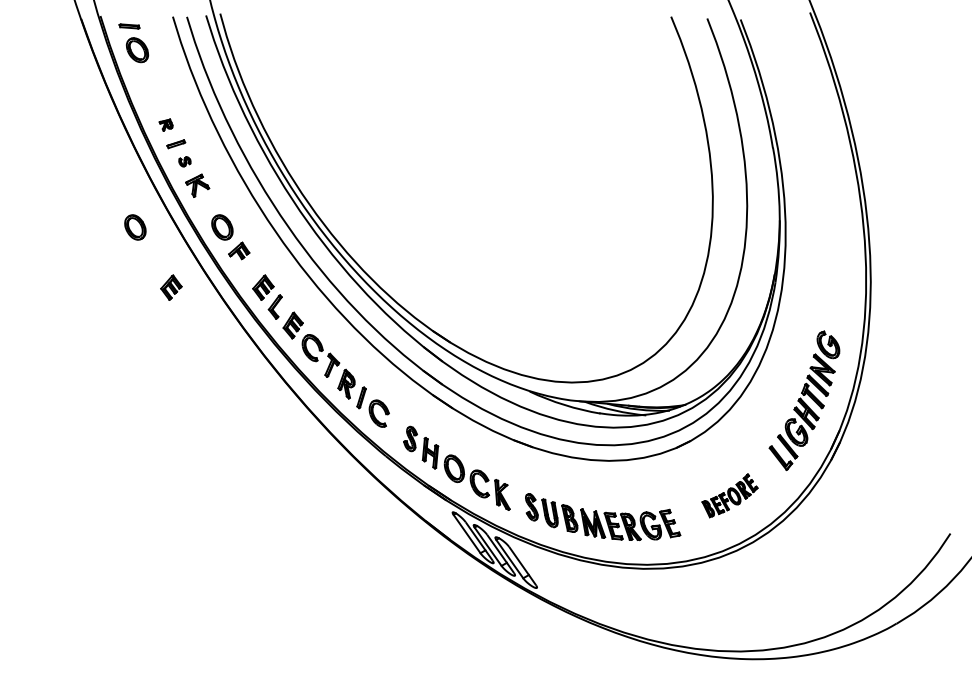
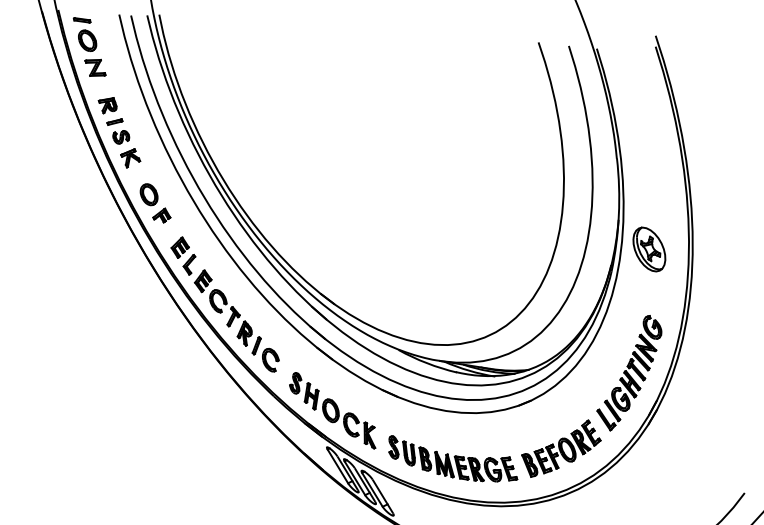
part: (148, 81) -> (95, 67), added
part: (165, 124) -> (106, 104), size x1.67
part: (184, 161) -> (120, 137), size x1.67
part: (135, 227) -> (75, 189), removed
part: (818, 252) -> (649, 249), added
part: (171, 287) -> (102, 242), removed
part: (729, 495) -> (560, 448), size x1.67

